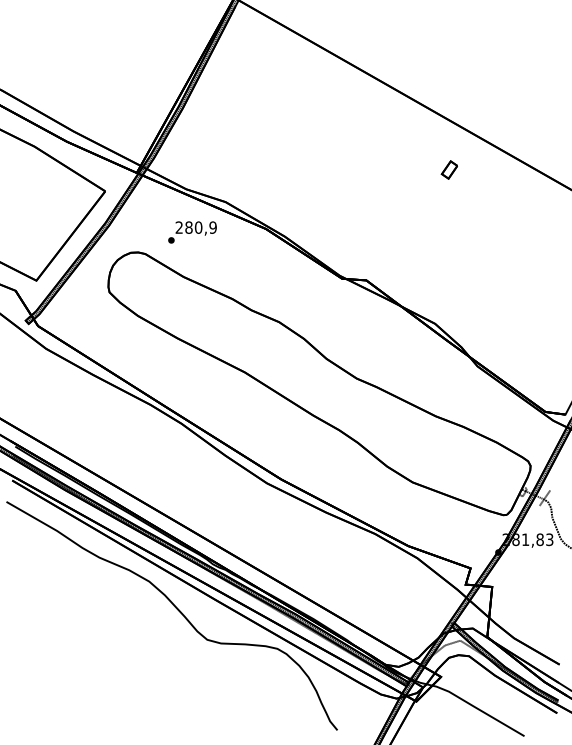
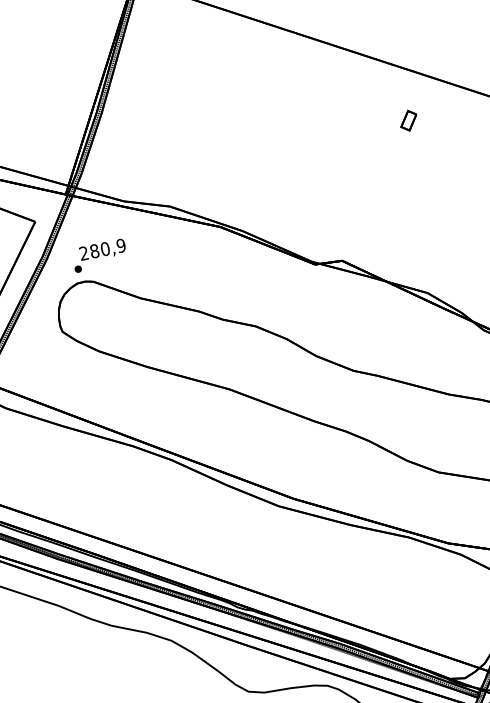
text: (192, 232) -> (99, 255), moved

